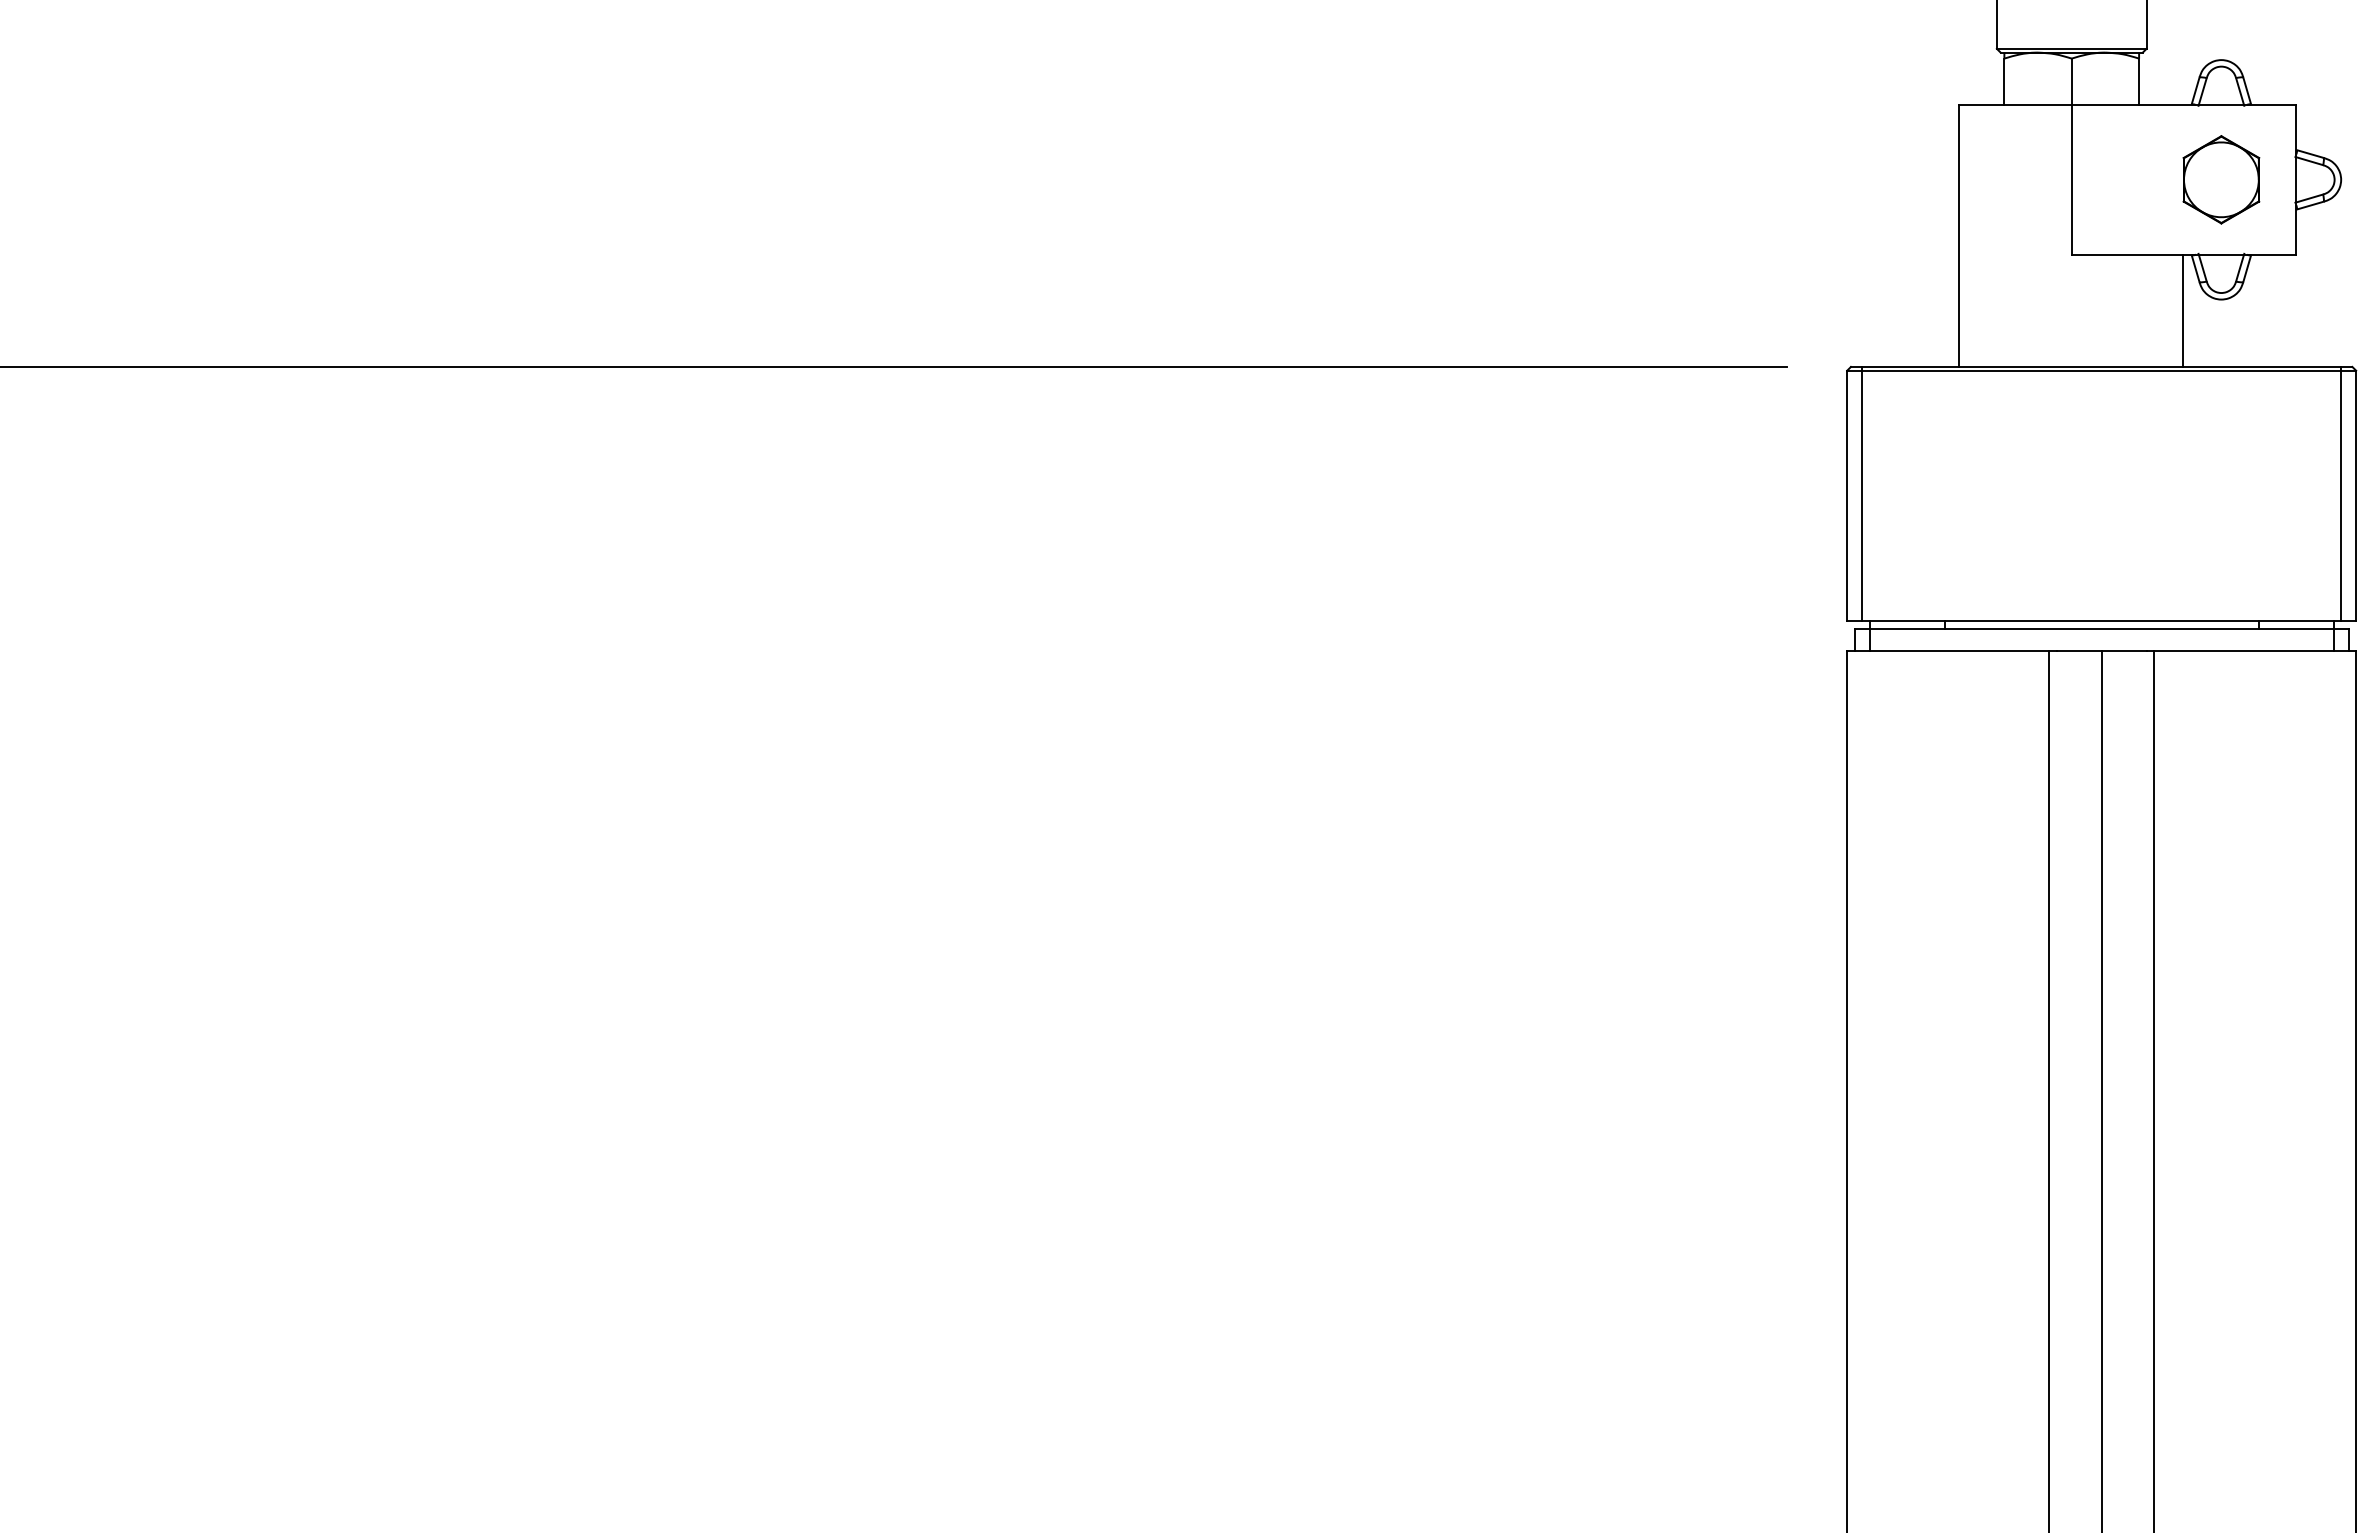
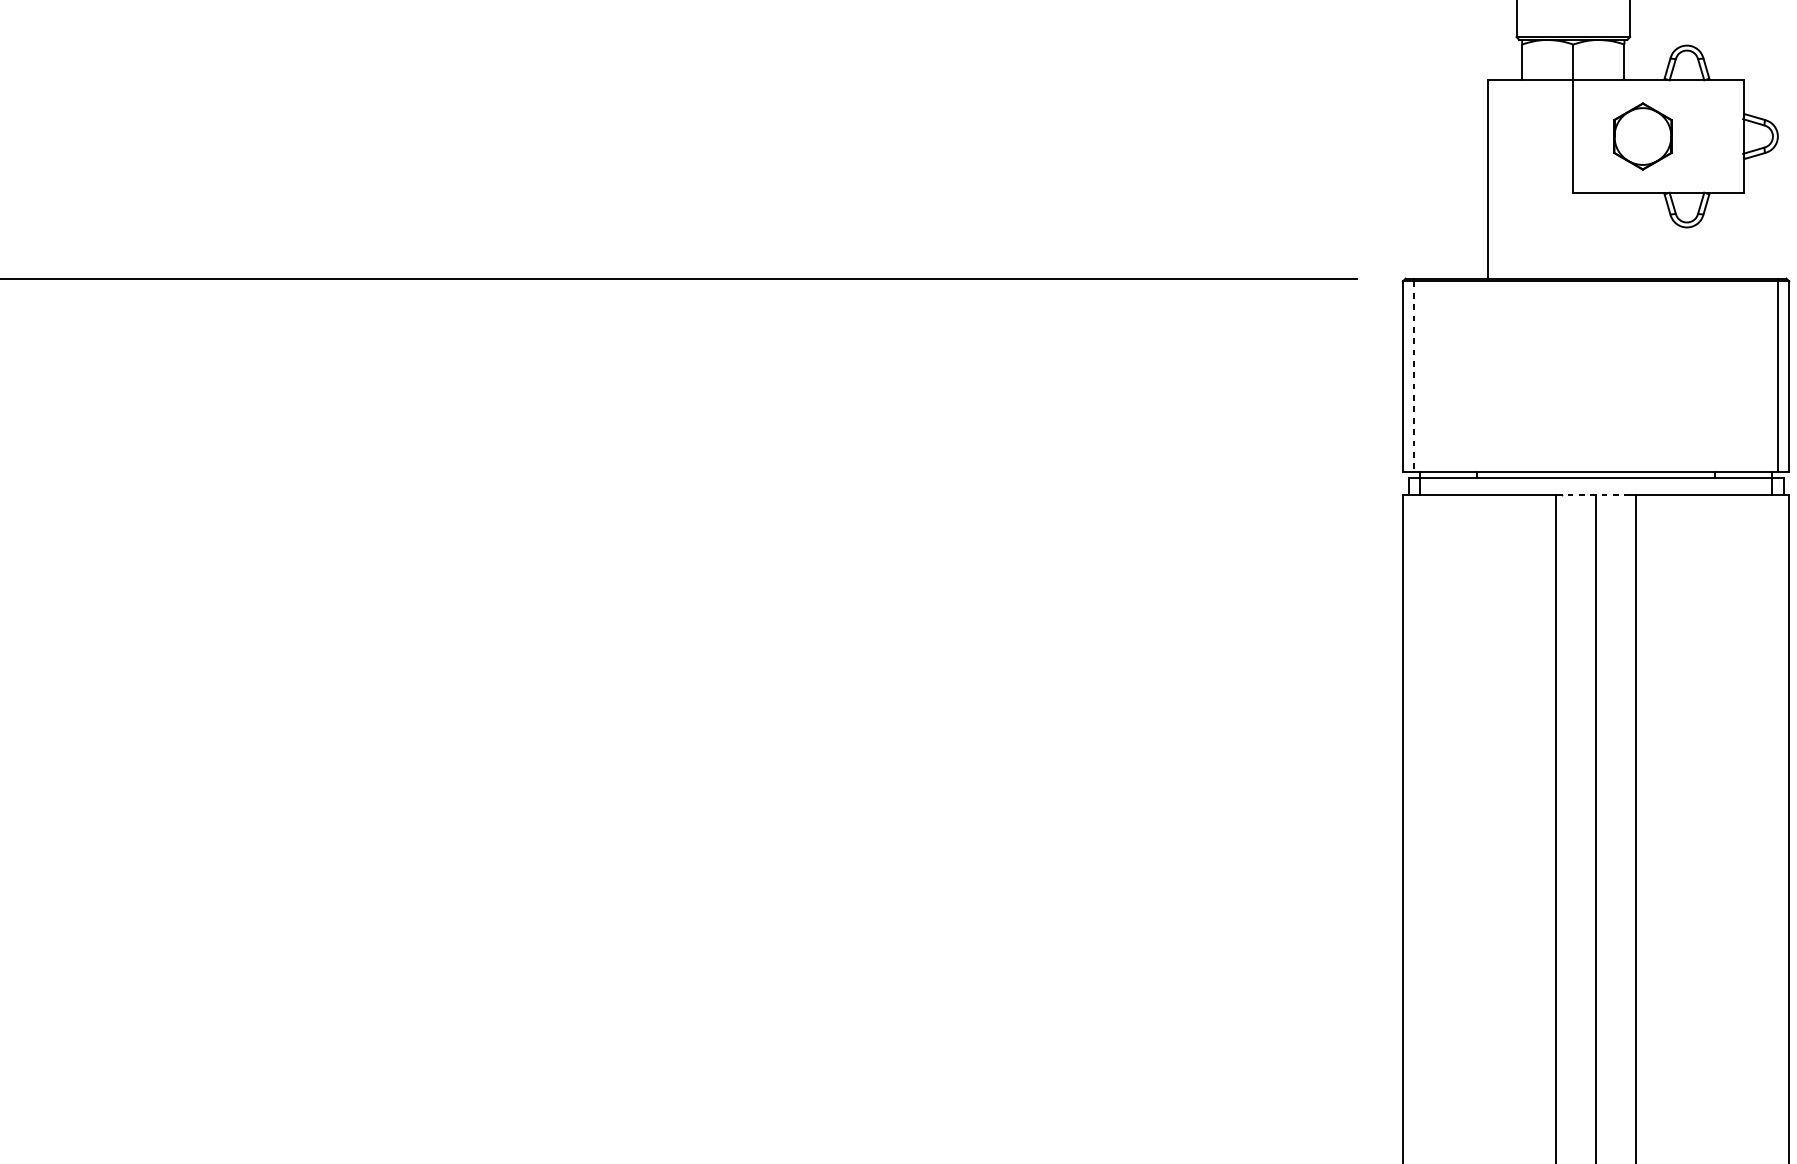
part: (2221, 179) -> (1642, 136), moved
line: (2183, 310) -> (1658, 235), removed
line: (1862, 496) -> (1414, 376), solid -> dashed
line: (2101, 651) -> (1595, 494), solid -> dashed

